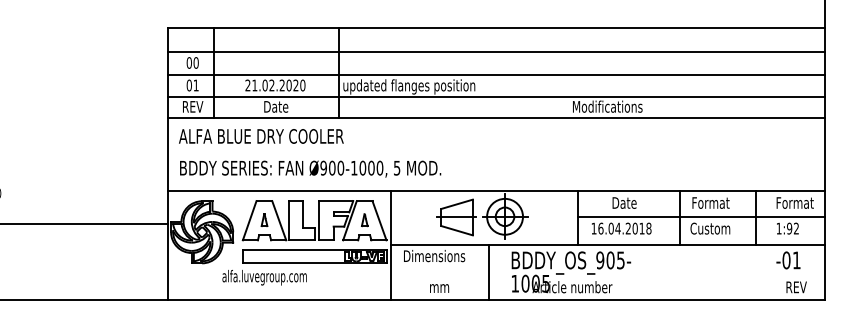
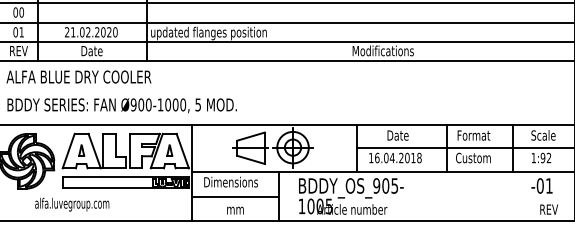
text: (794, 202) -> (547, 135), Format -> Scale
line: (439, 272) -> (235, 196), added
text: (264, 277) -> (72, 204), moved

